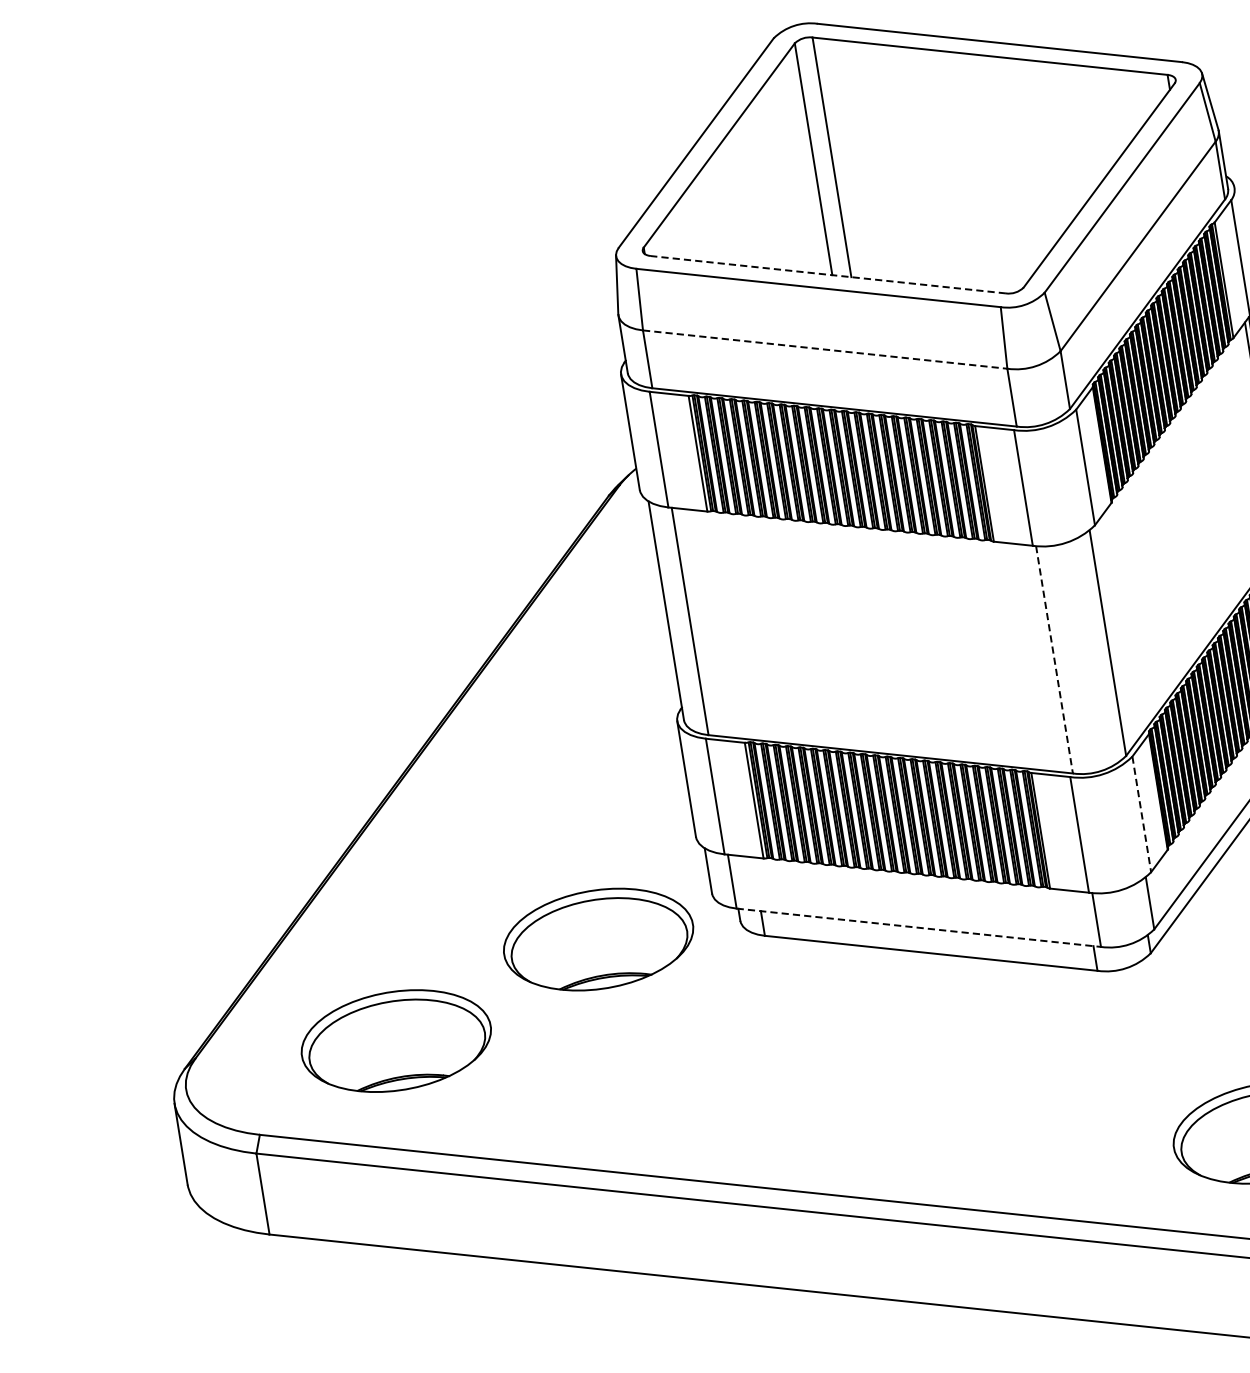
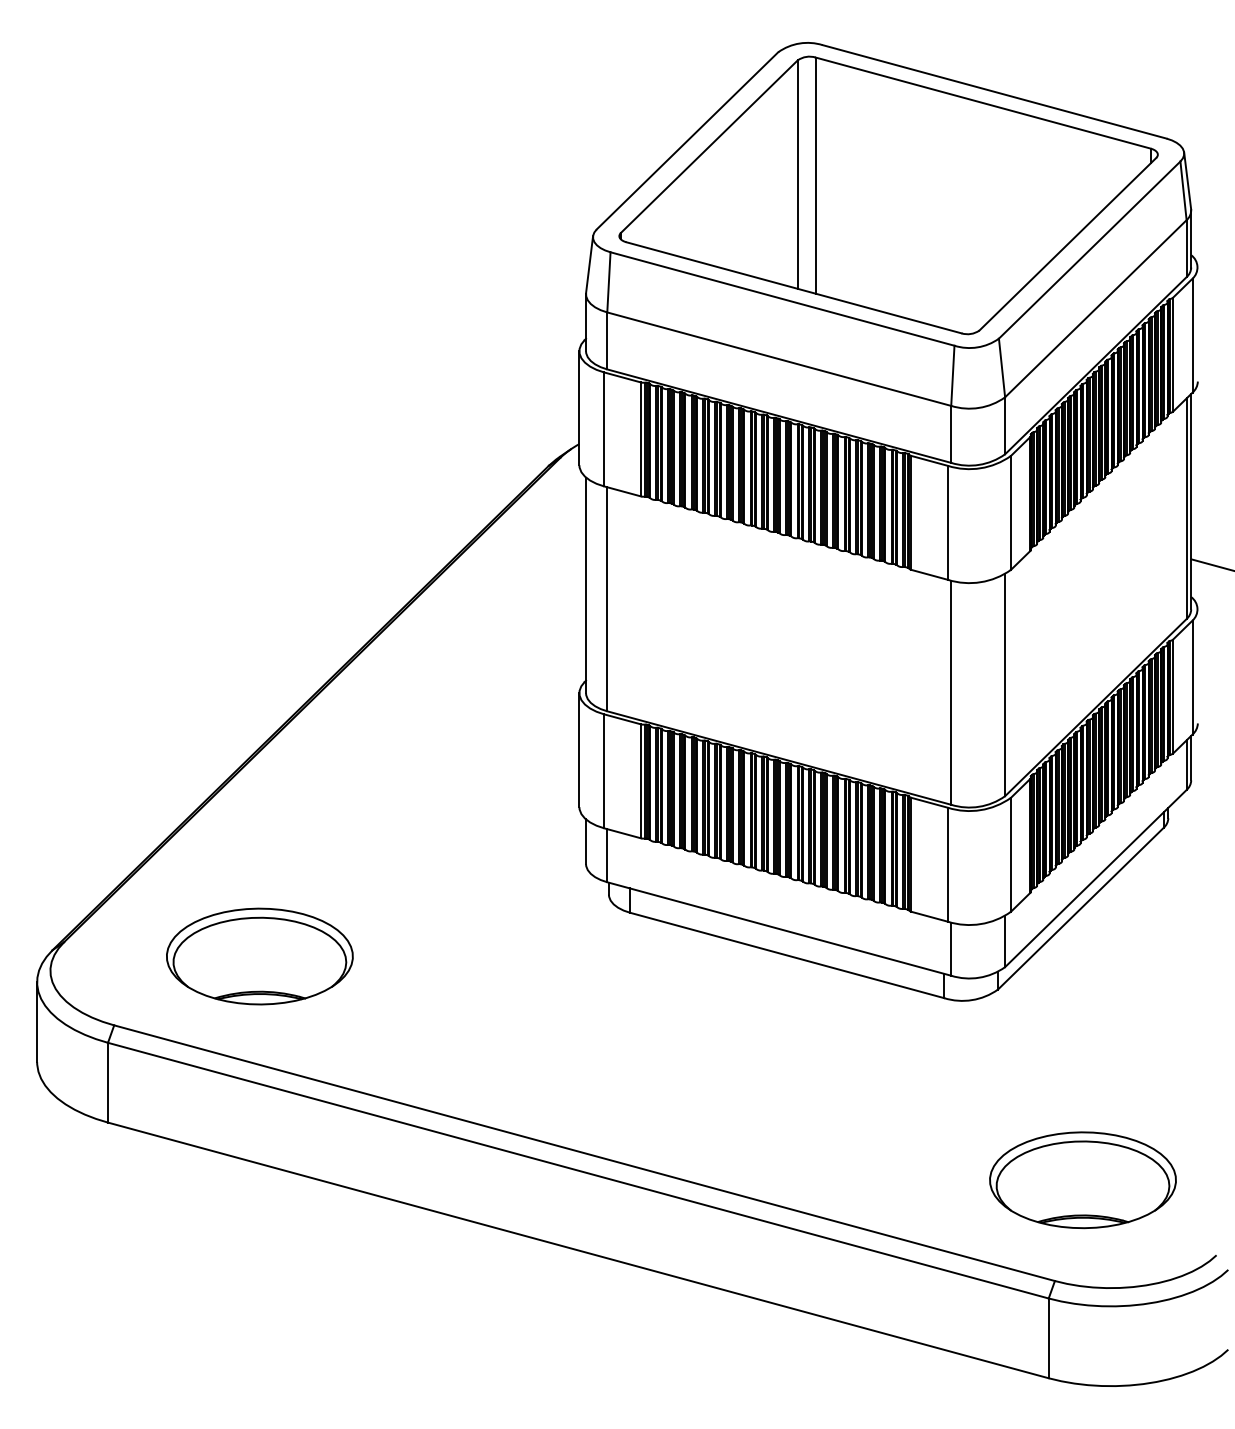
line: (828, 274) -> (794, 287), dashed -> solid
line: (825, 349) -> (779, 359), dashed -> solid
line: (1054, 660) -> (951, 693), dashed -> solid
line: (1142, 814) -> (1011, 854), dashed -> solid
line: (919, 928) -> (779, 929), dashed -> solid
part: (598, 939) -> (469, 890), removed

